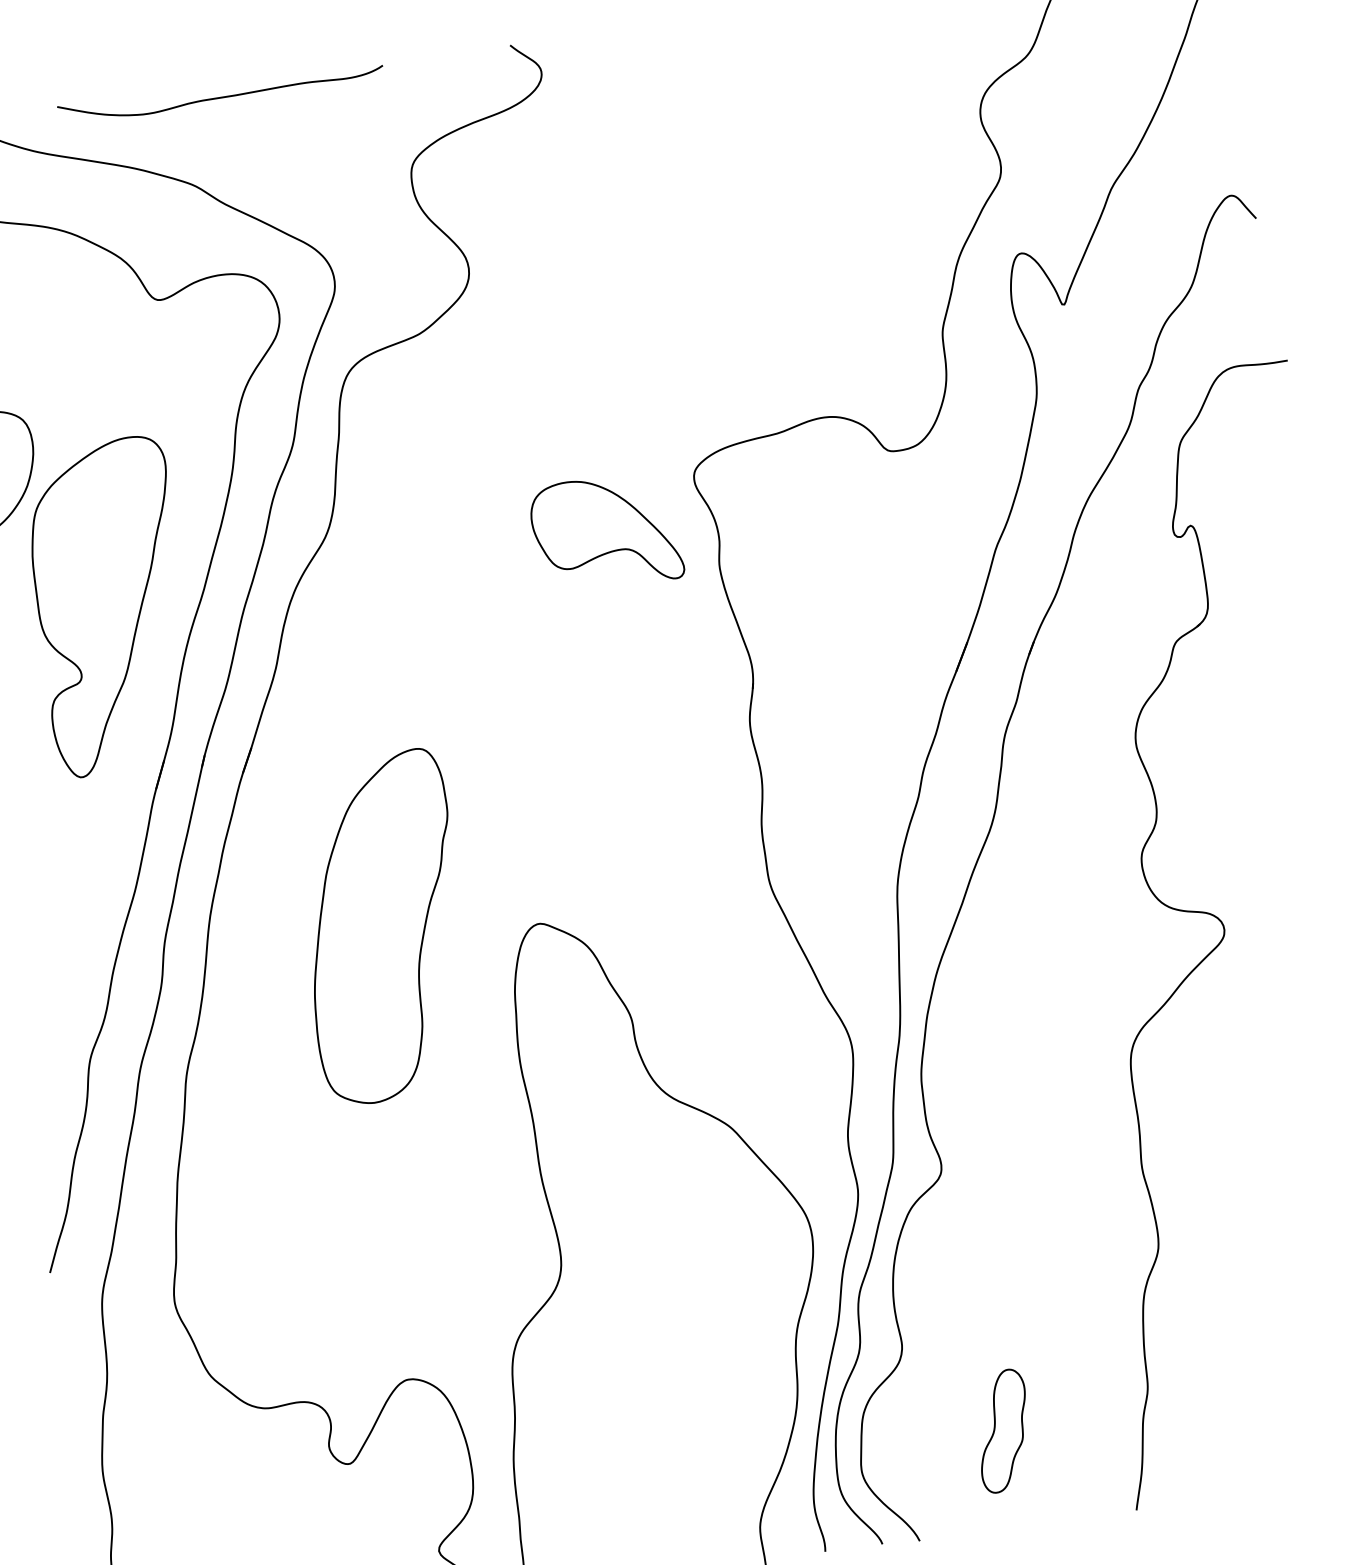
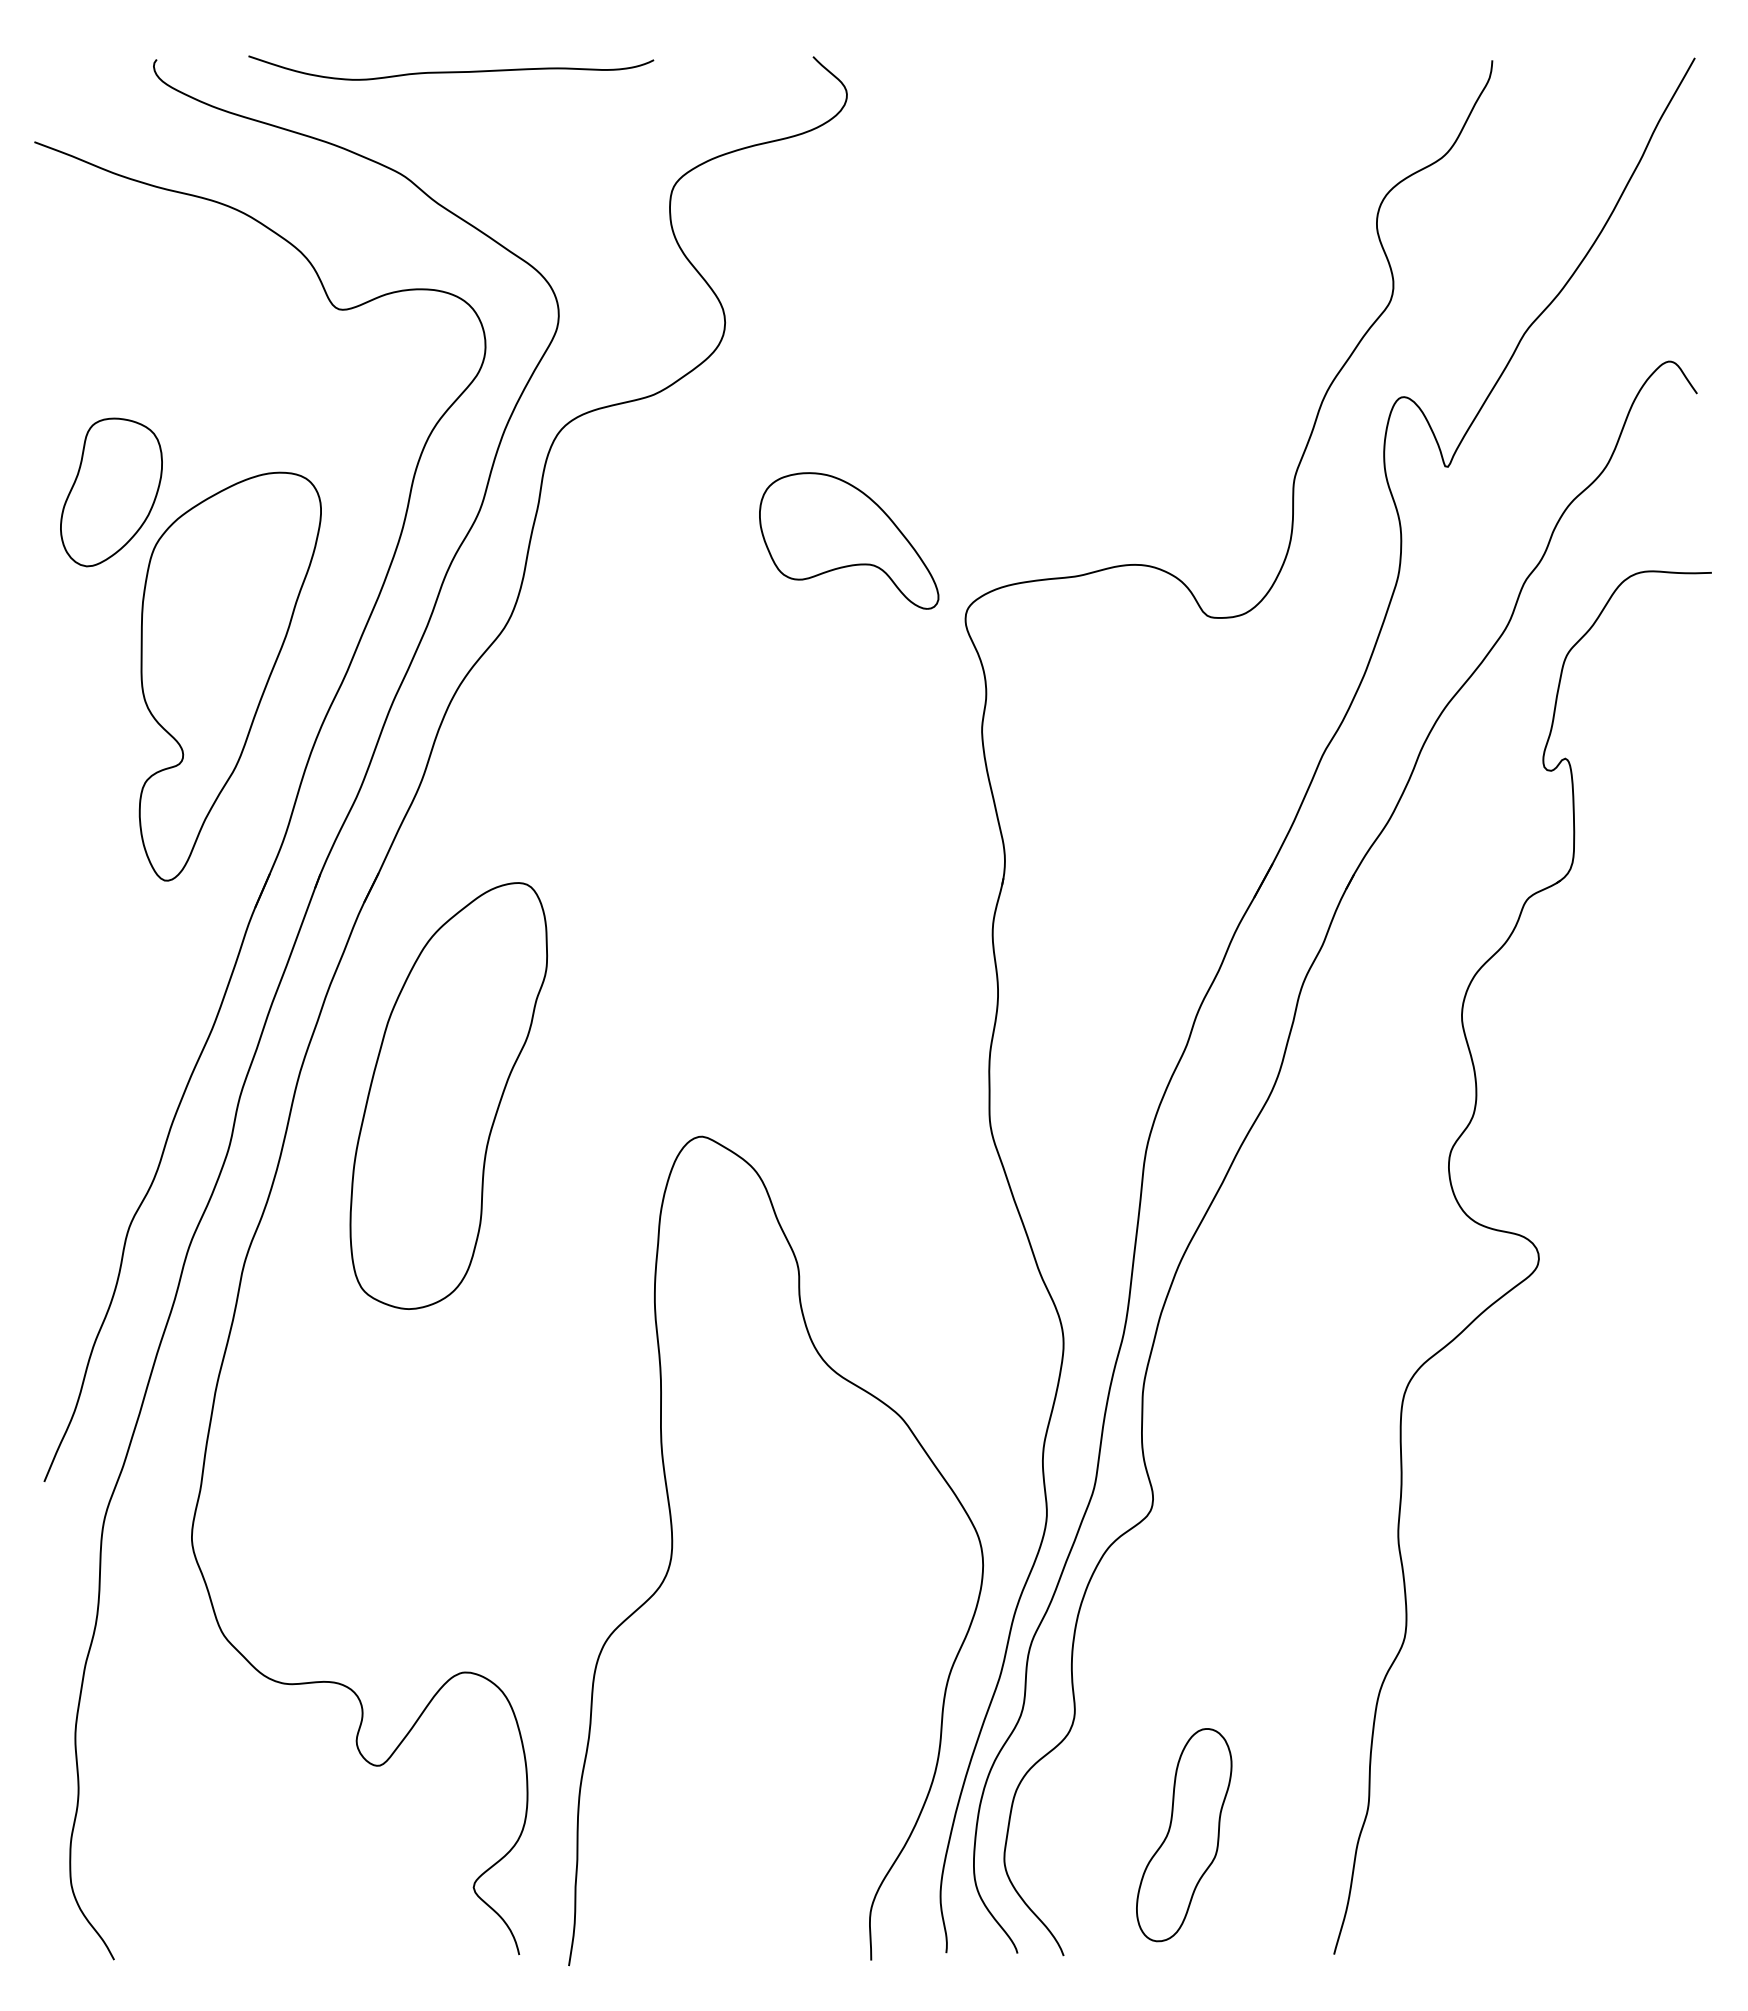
part: (606, 532) -> (849, 540), moved
part: (382, 927) -> (448, 1095), moved
part: (1003, 1431) -> (1184, 1835), size x1.43

